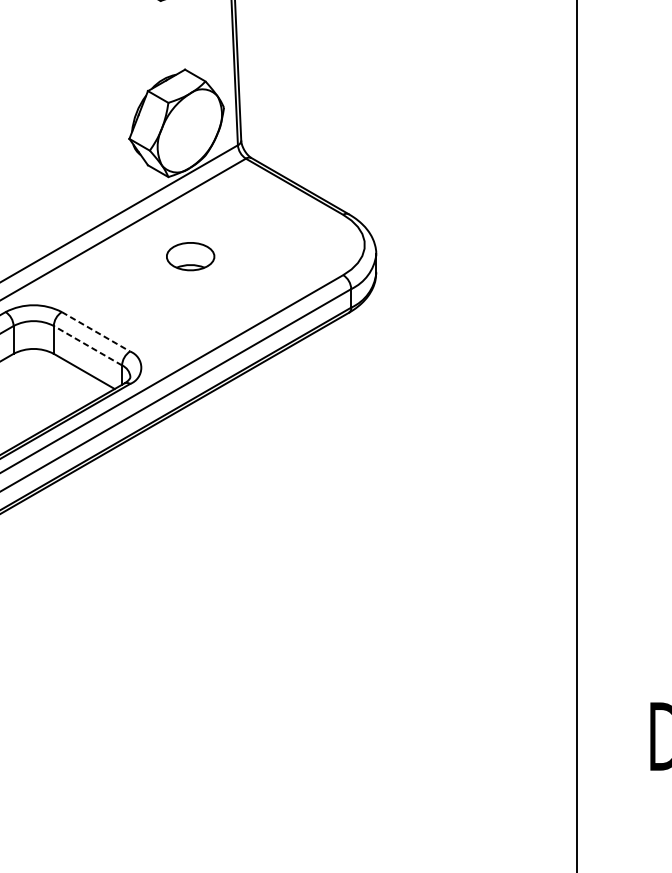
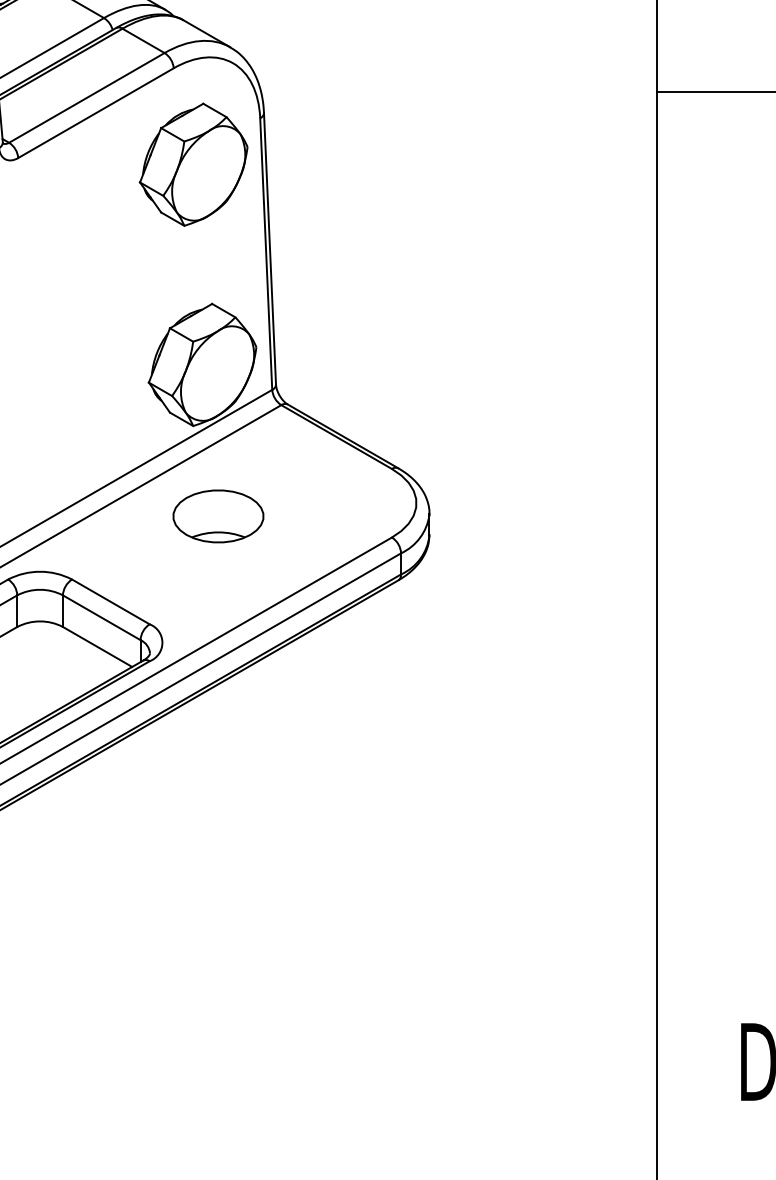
part: (190, 256) -> (218, 516), size x1.67
line: (95, 331) -> (110, 601), dashed -> solid
line: (87, 345) -> (101, 617), dashed -> solid

